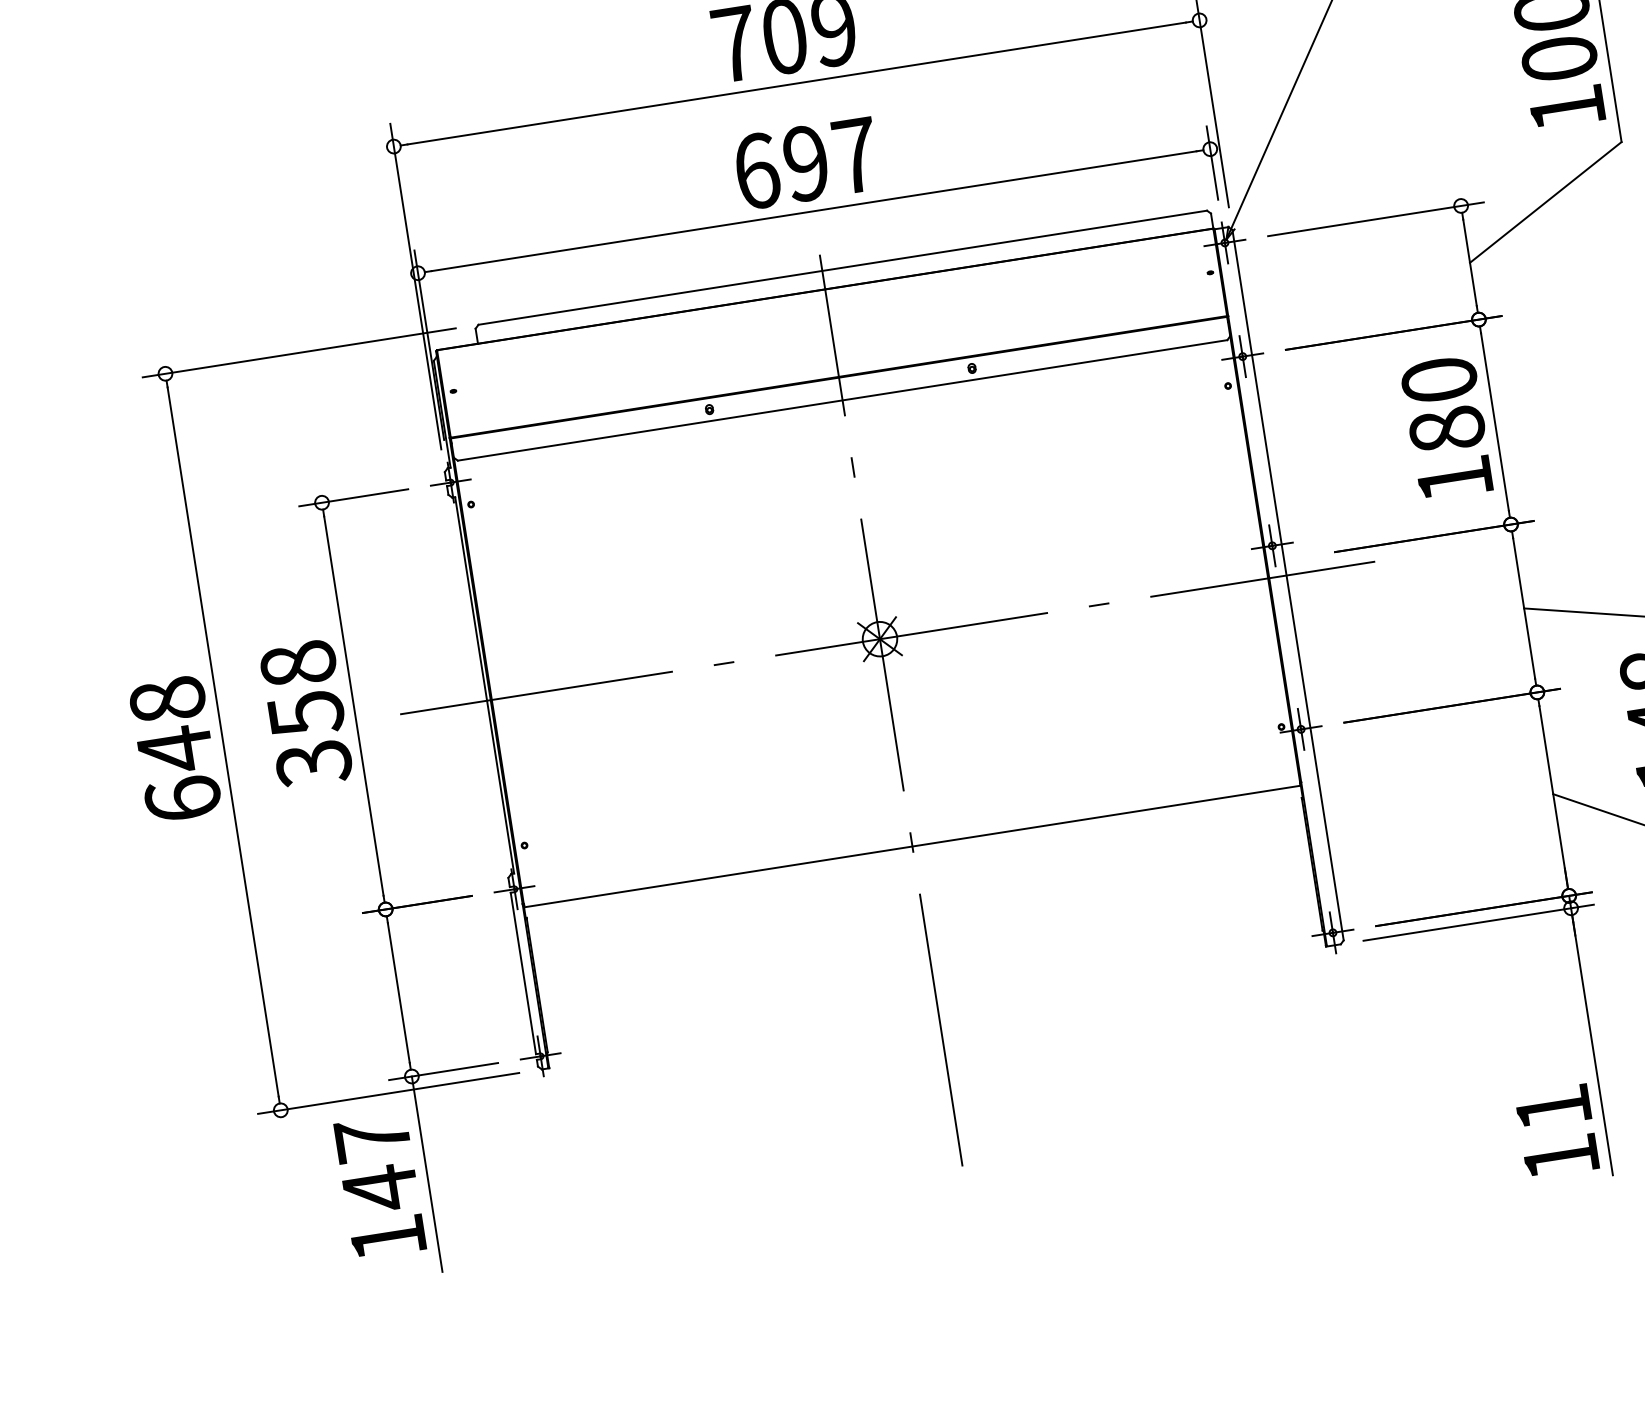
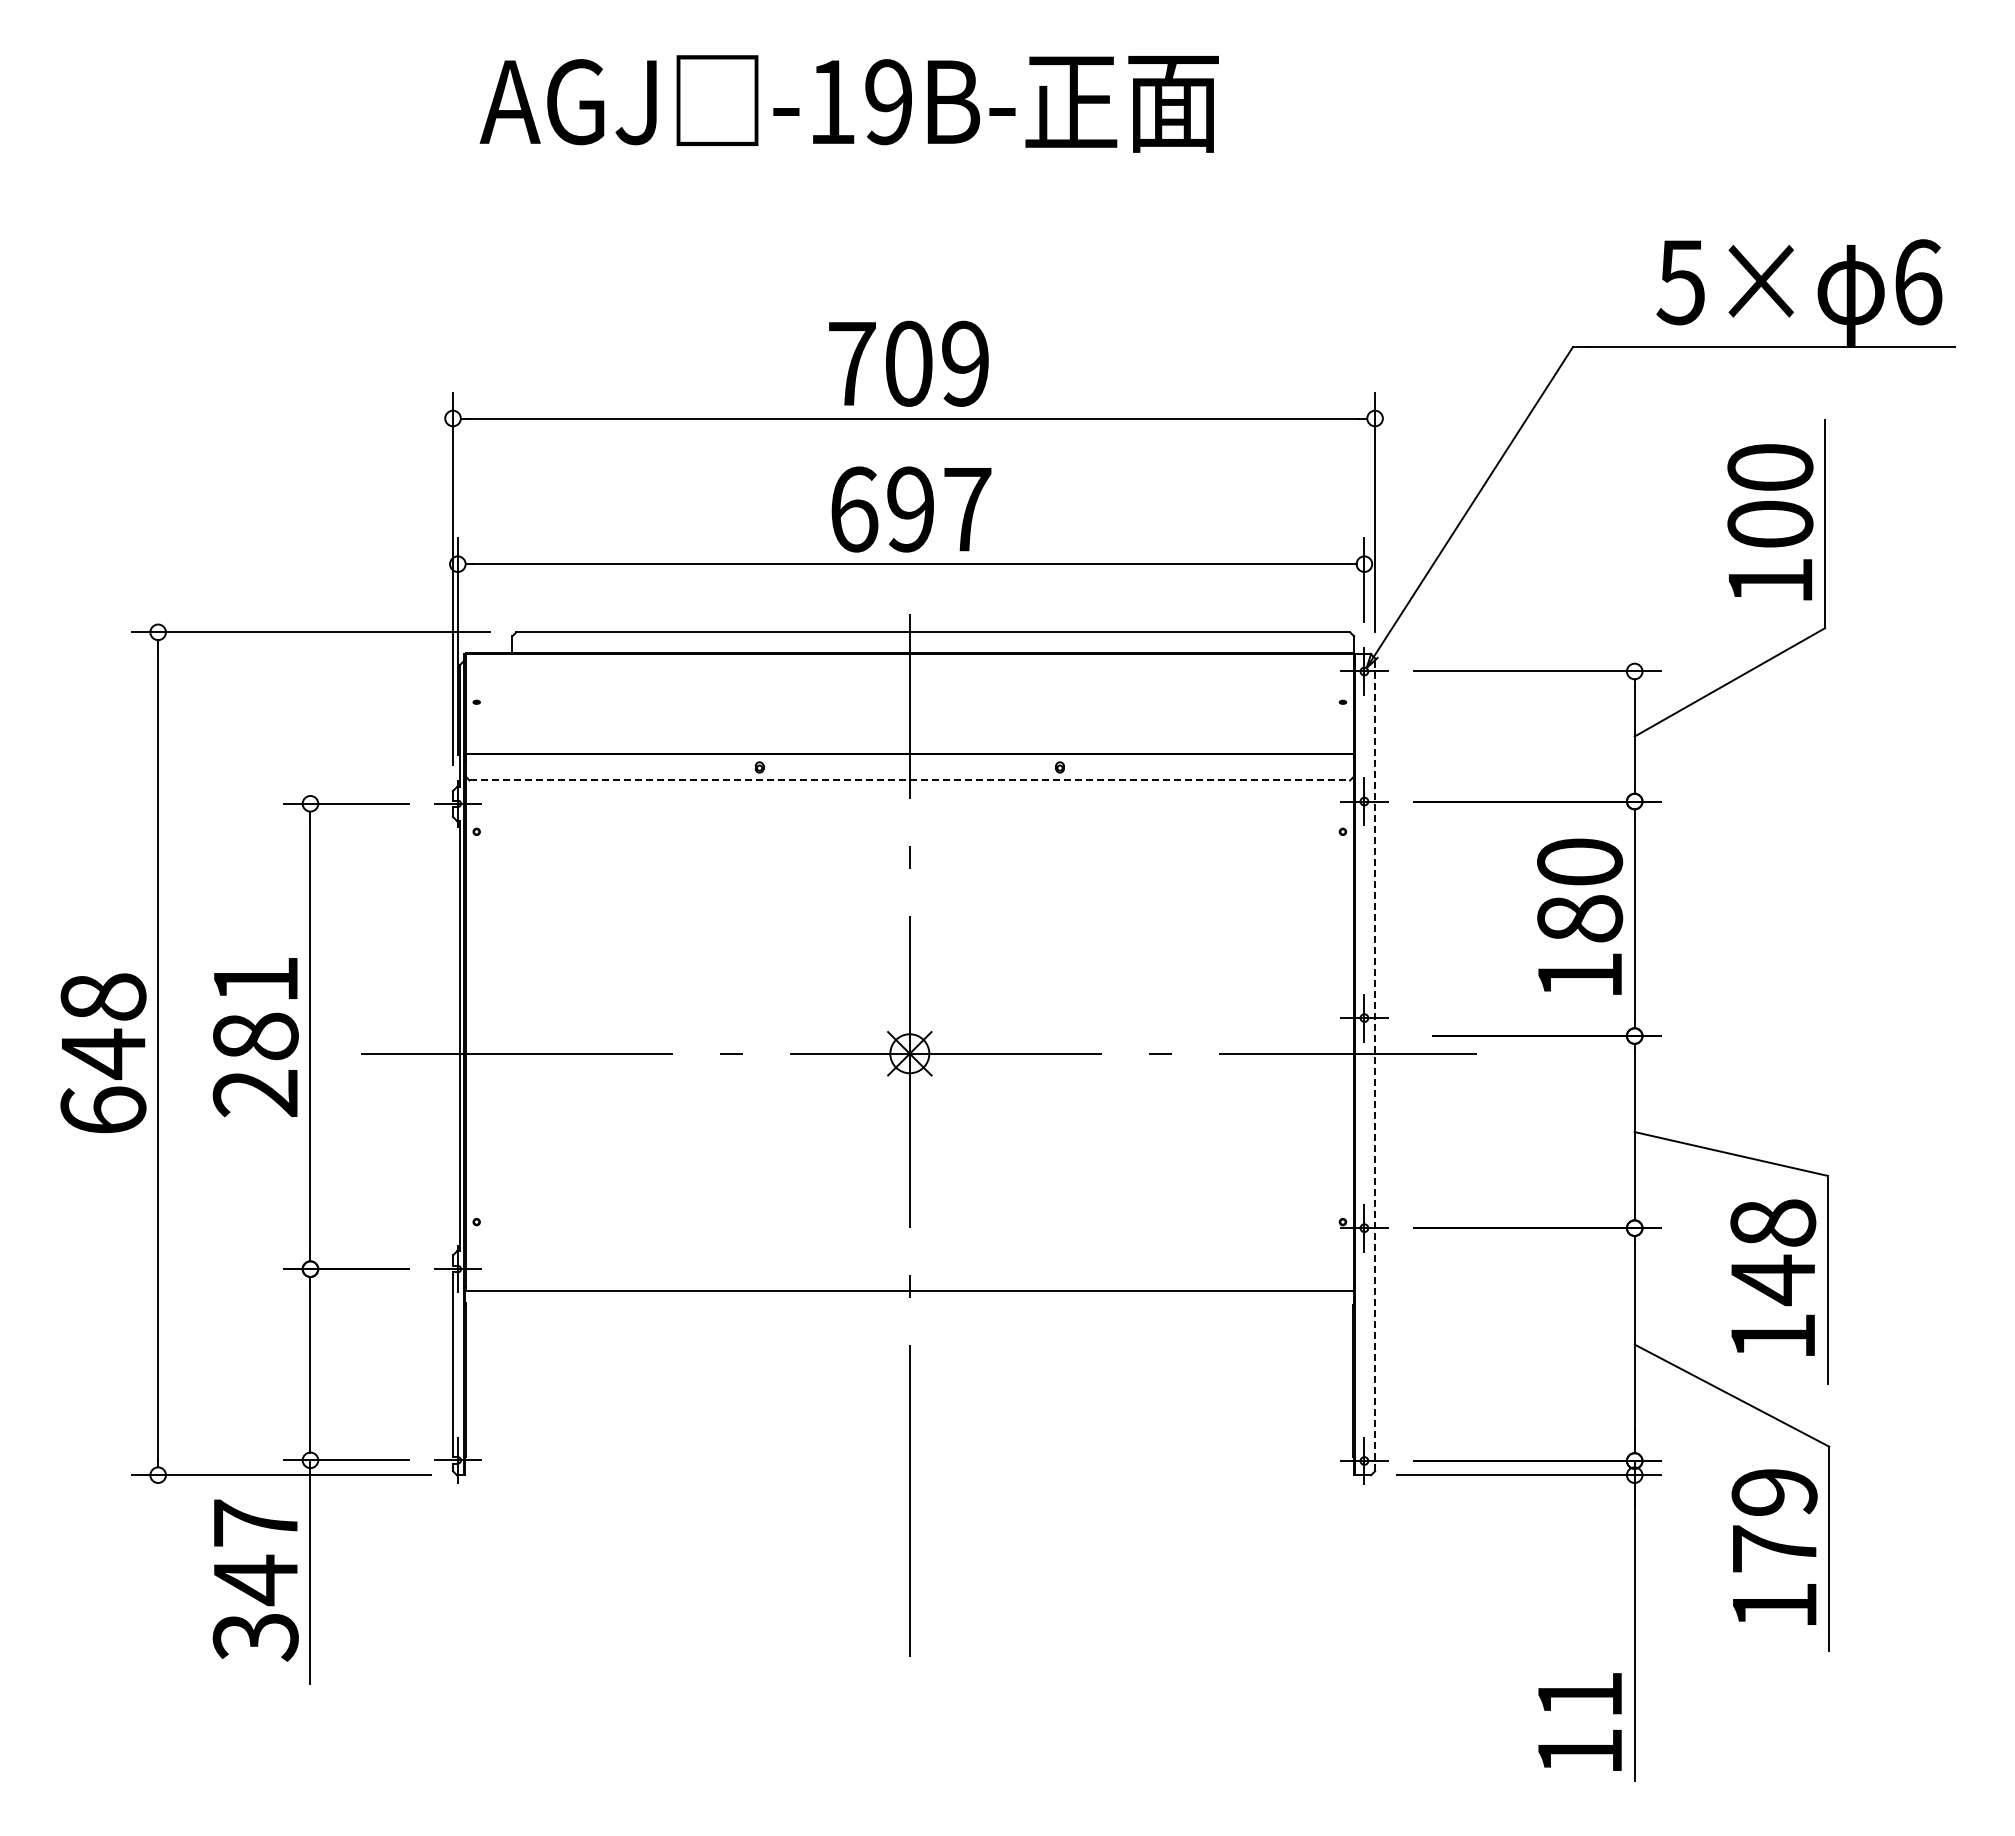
line: (843, 400) -> (910, 780), solid -> dashed
line: (1288, 584) -> (1375, 1064), solid -> dashed
text: (305, 714) -> (255, 1037), 358 -> 281
text: (388, 1238) -> (255, 1637), 147 -> 347

